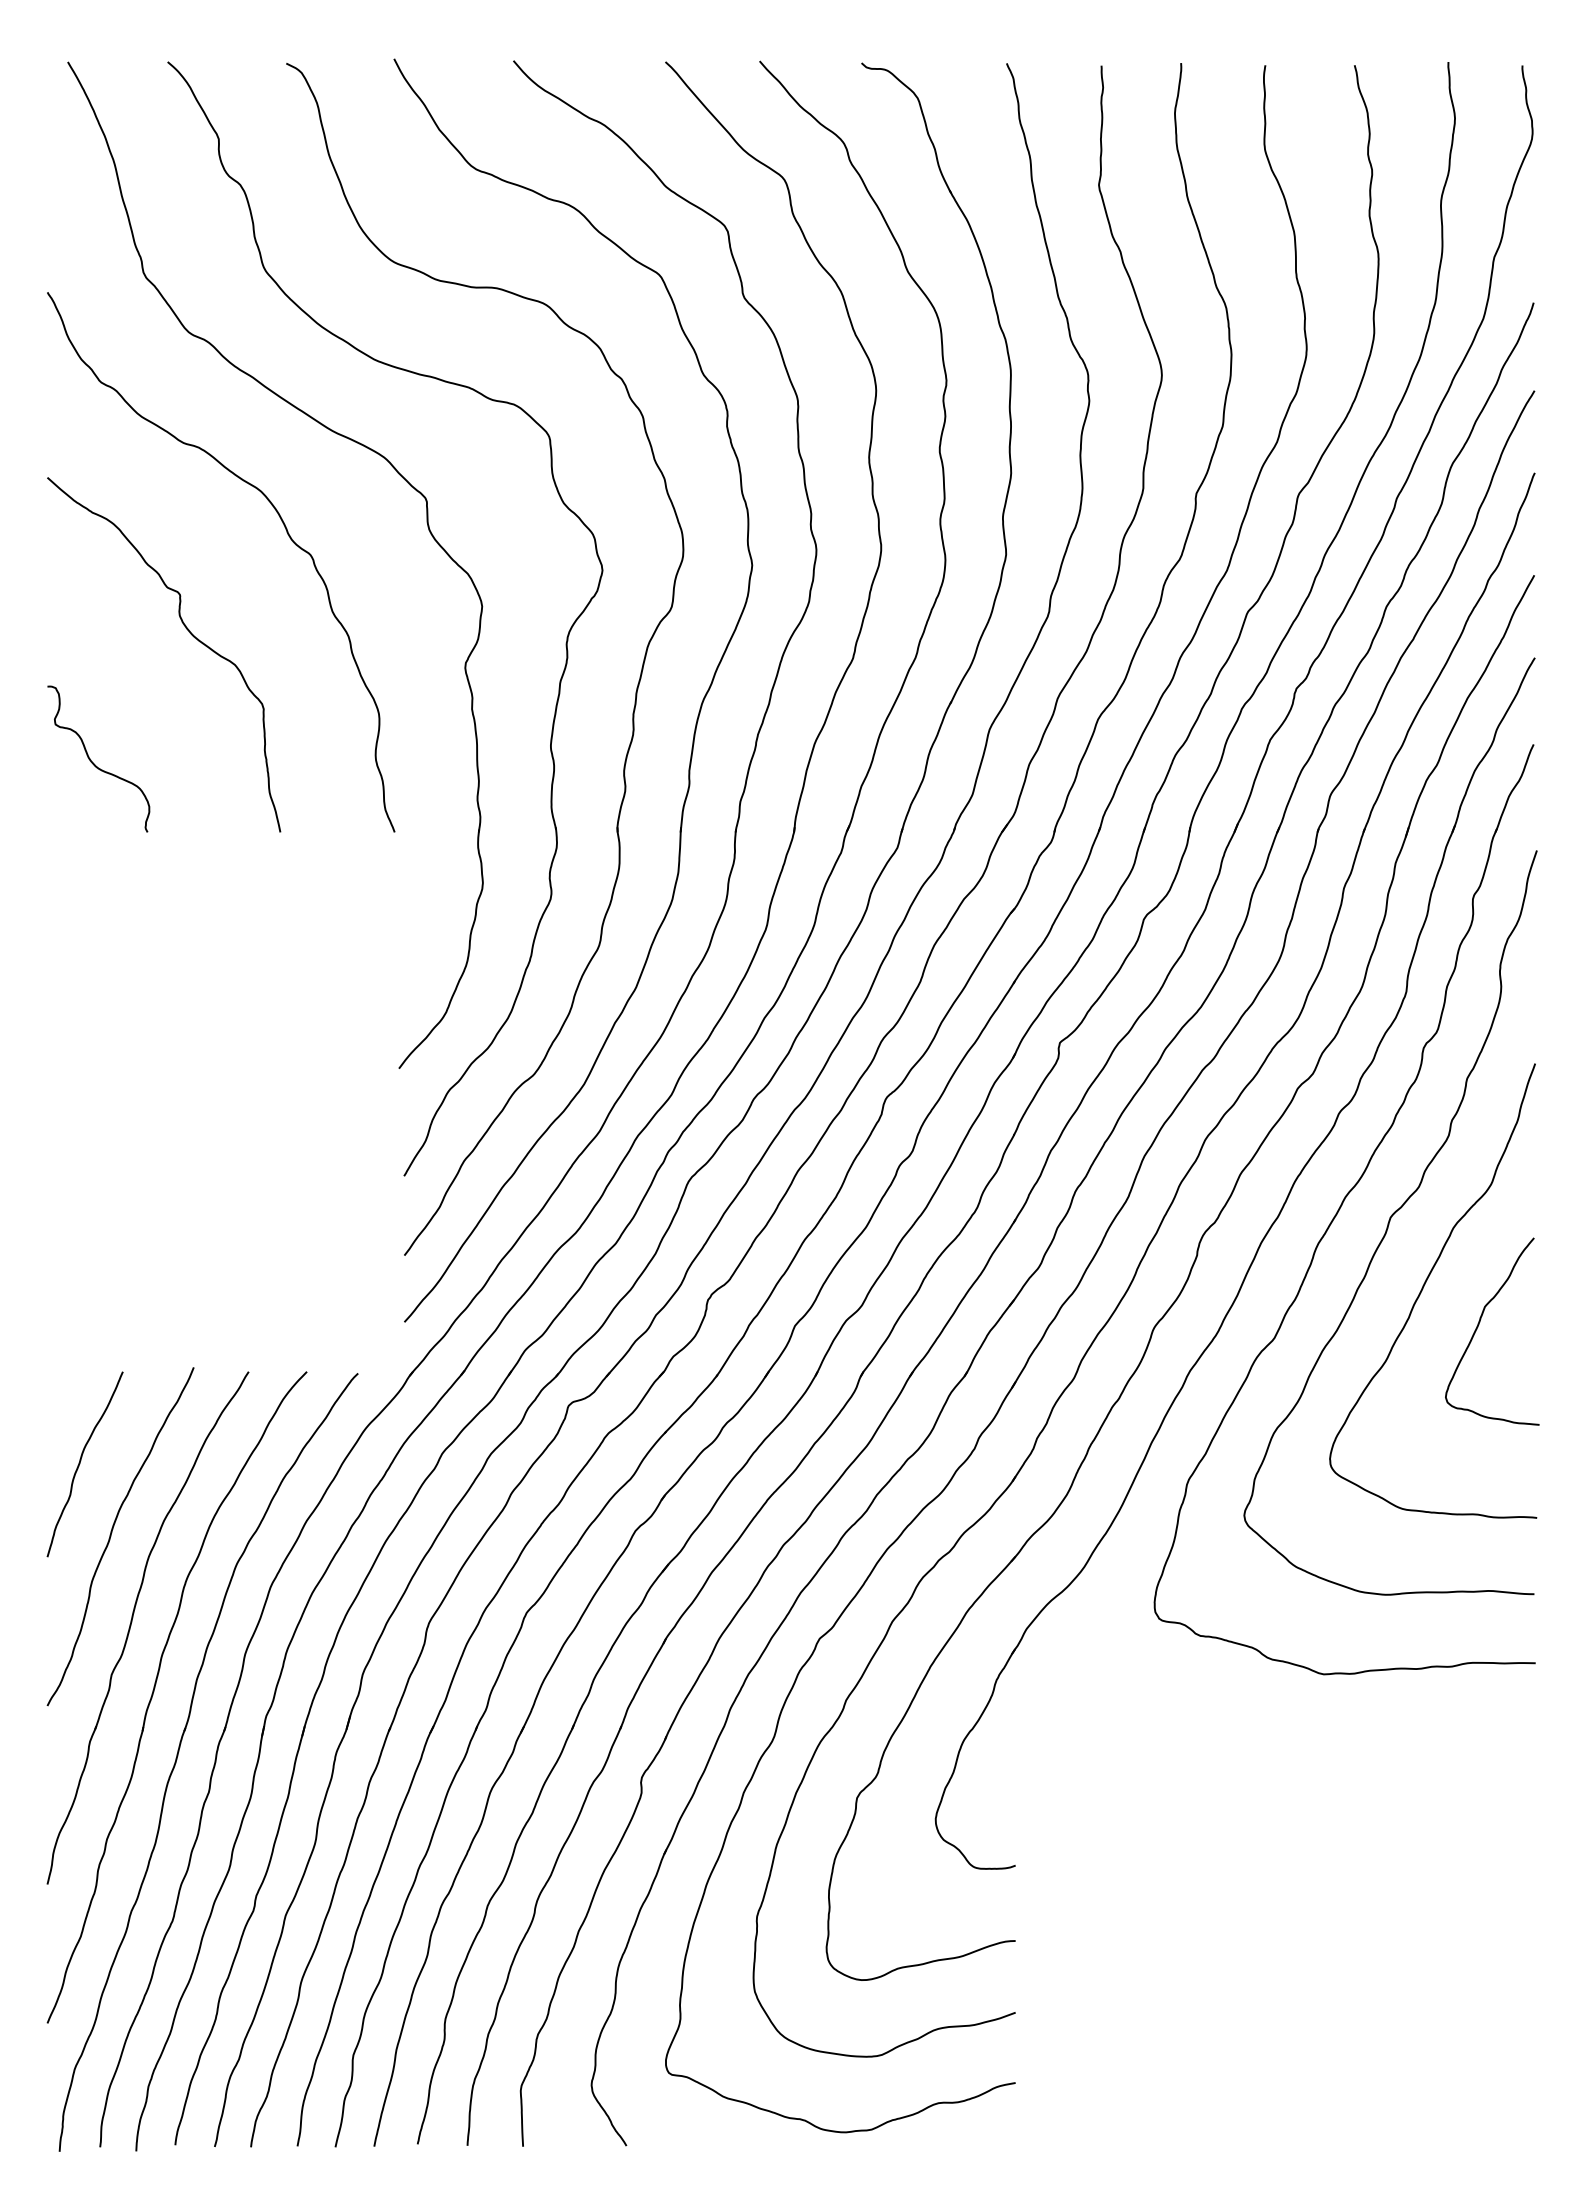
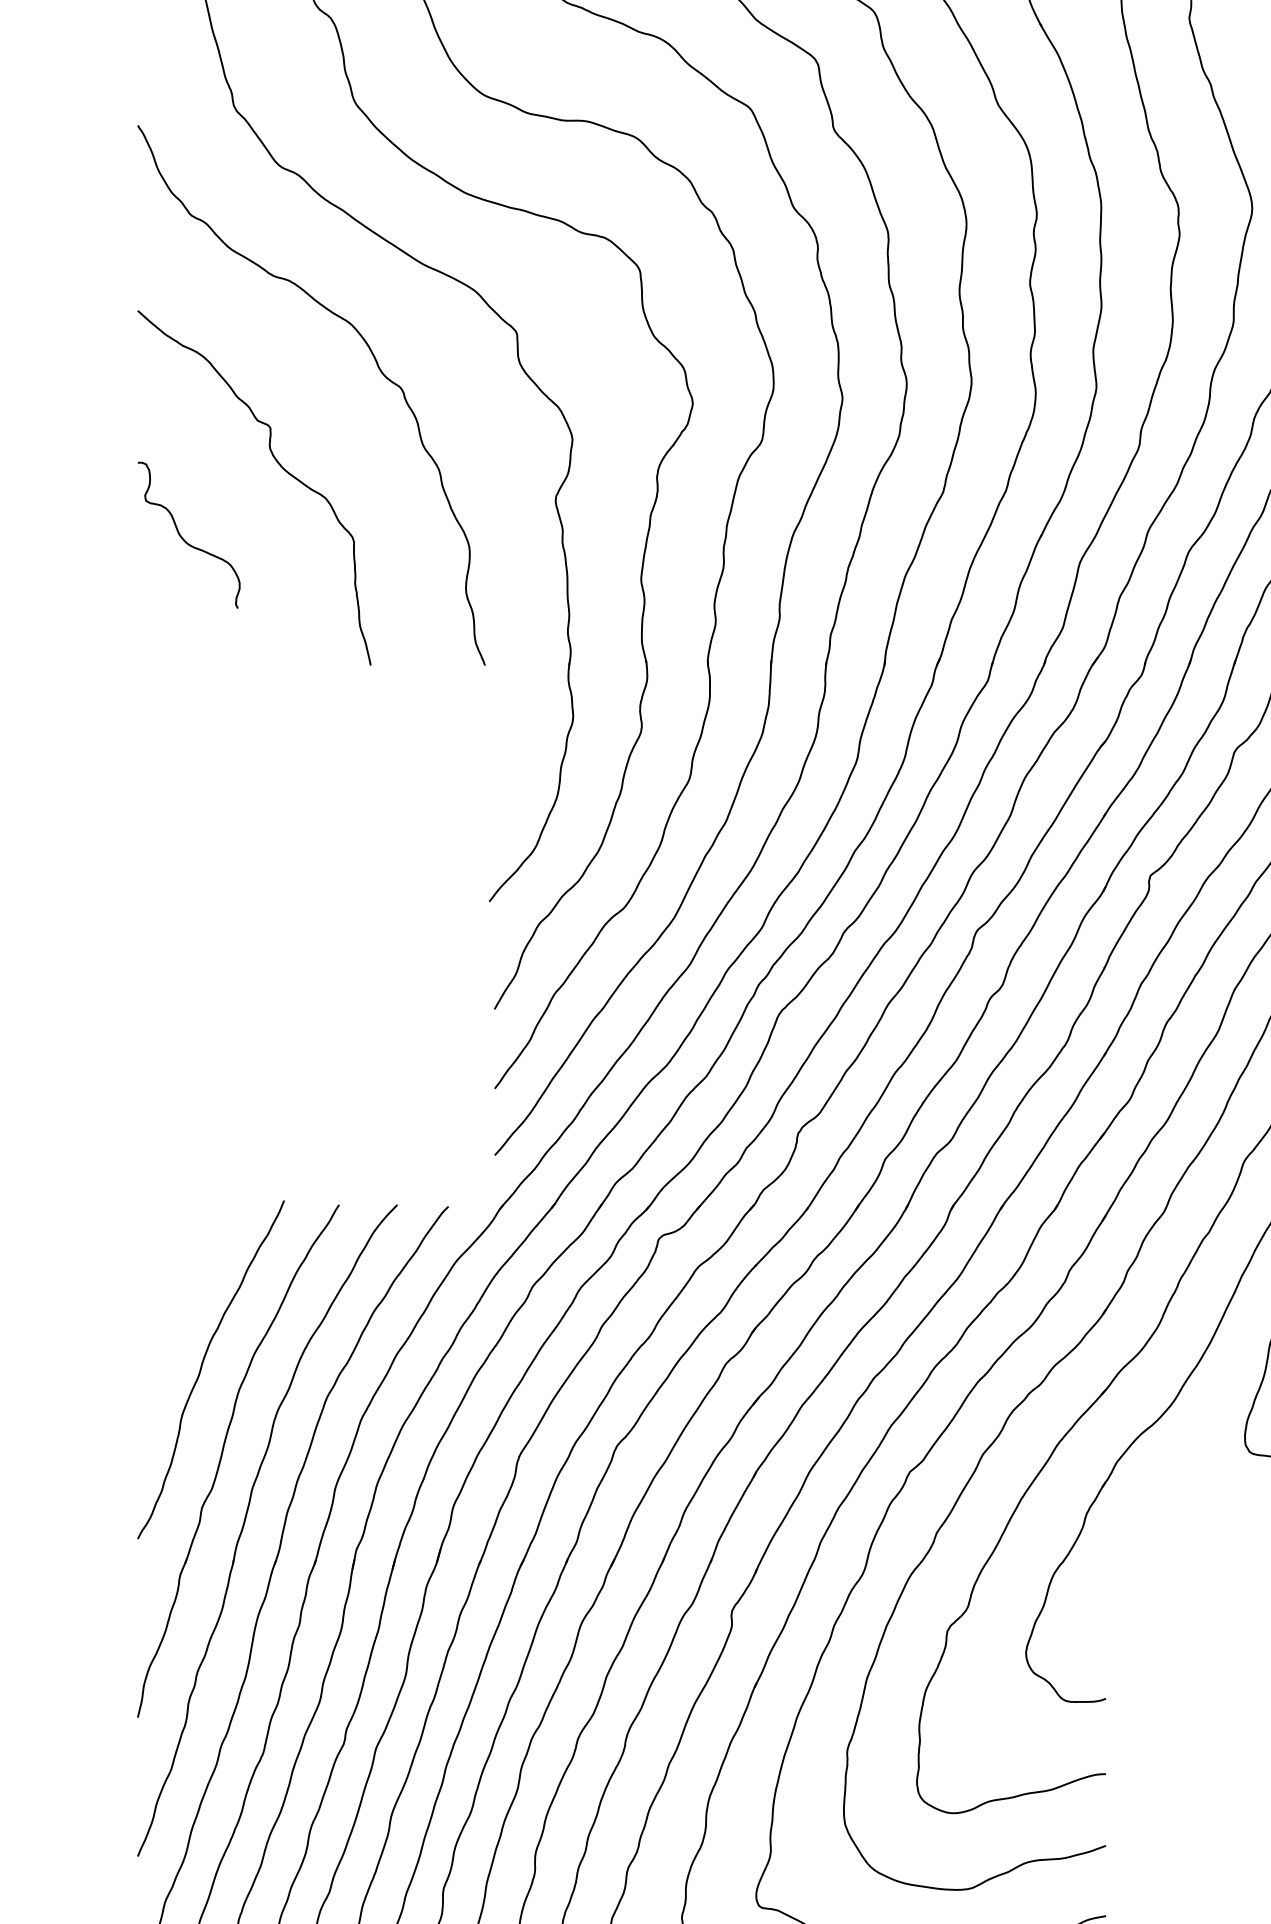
curve: (93, 762) -> (183, 538), moved
curve: (80, 1464) -> (170, 1297), removed

